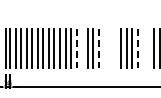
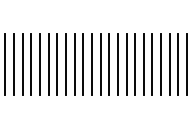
line: (82, 48) -> (57, 63), added
line: (104, 48) -> (92, 63), added
line: (109, 48) -> (99, 63), added
line: (115, 48) -> (109, 63), added
line: (143, 48) -> (152, 63), added
line: (148, 48) -> (160, 63), added
line: (76, 49) -> (48, 65), dashed -> solid
line: (98, 49) -> (82, 65), dashed -> solid
line: (137, 49) -> (143, 65), dashed -> solid

